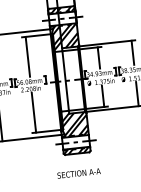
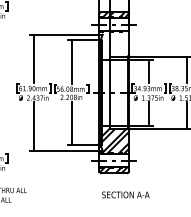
hatch: (65, 36) -> (115, 44), removed
text: (78, 173) -> (125, 194), moved

